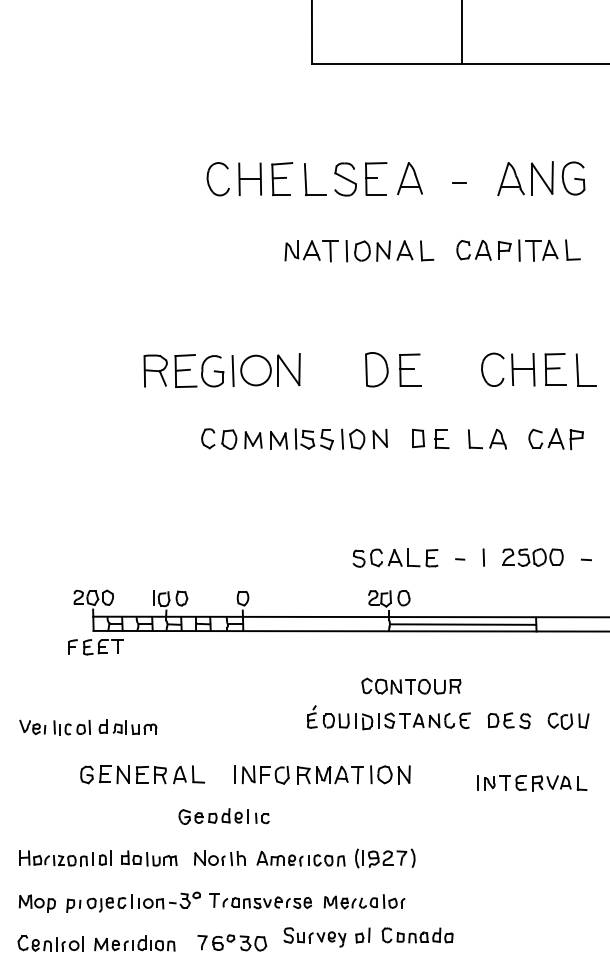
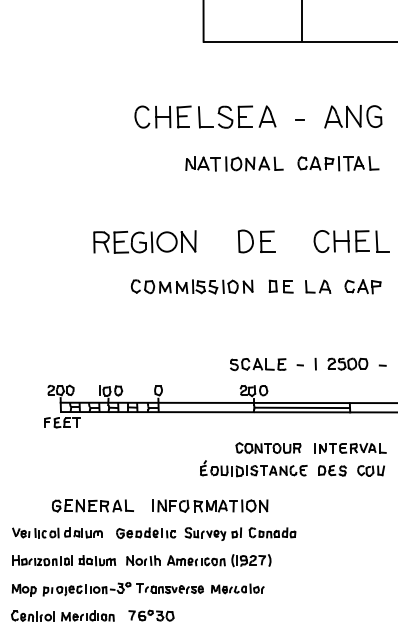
part: (88, 726) -> (57, 532), moved
part: (532, 783) -> (350, 448), moved
part: (368, 936) -> (240, 533), moved

